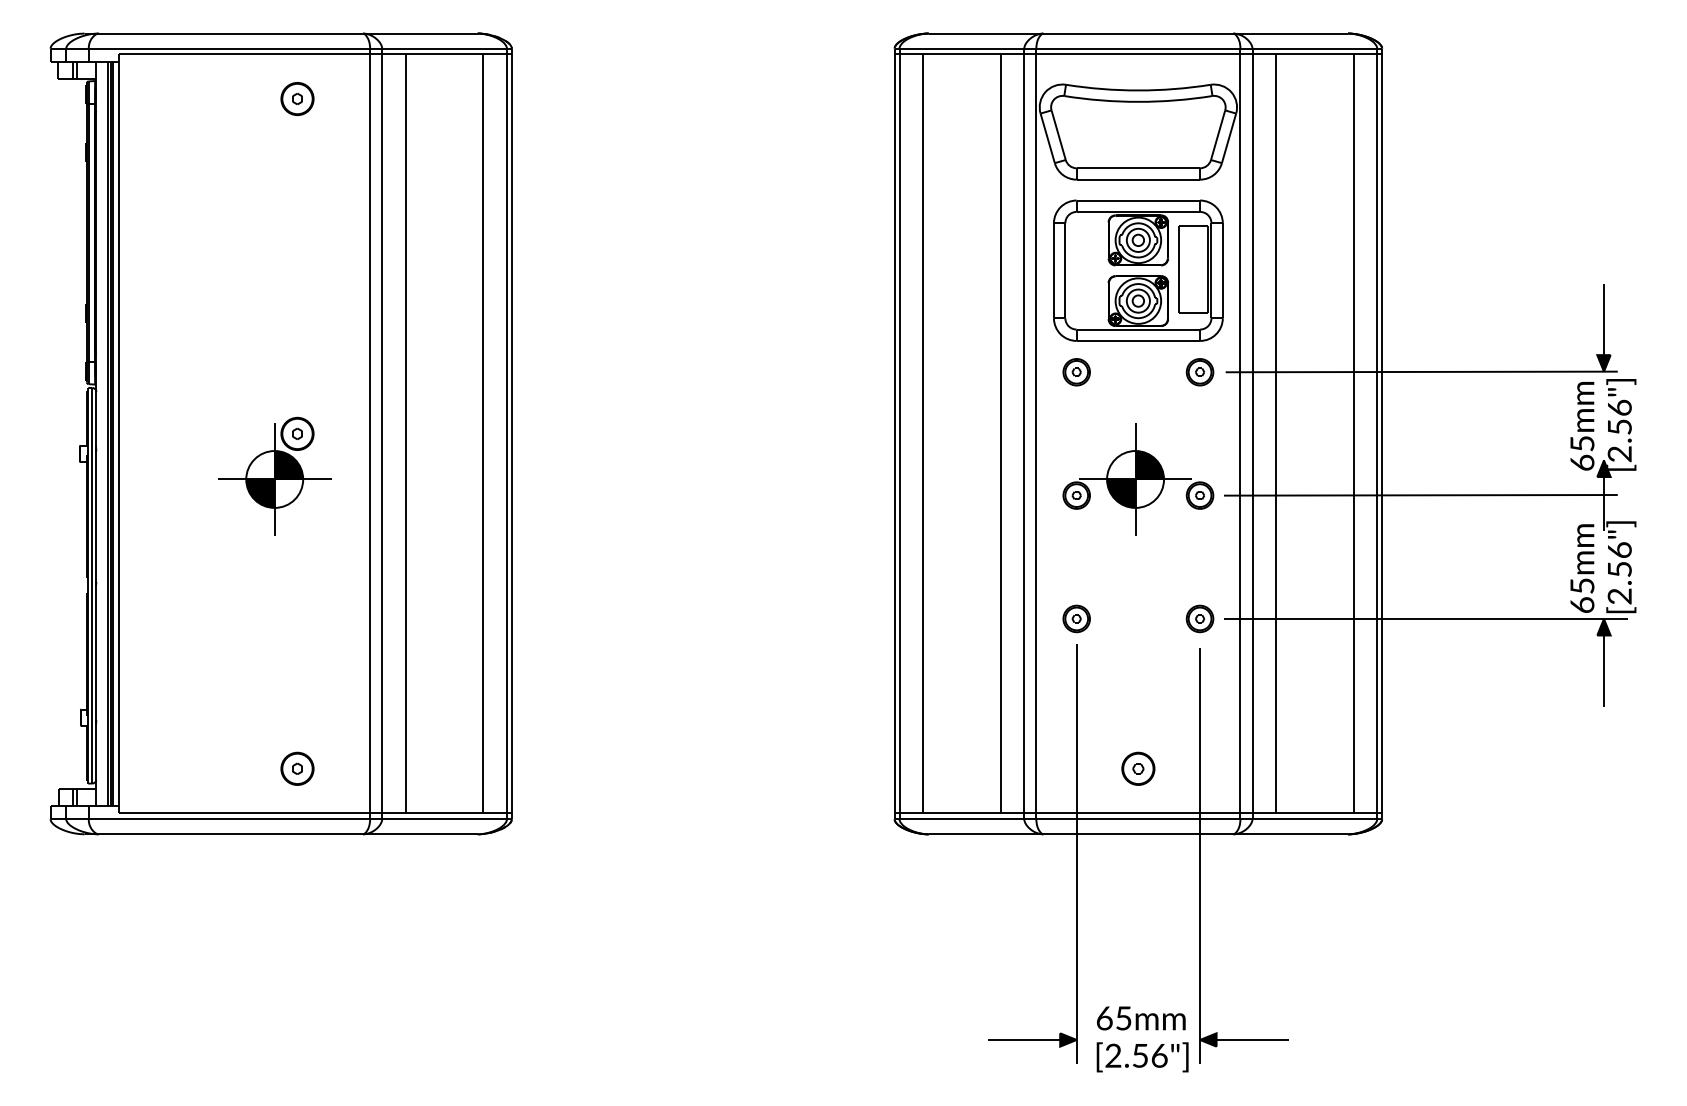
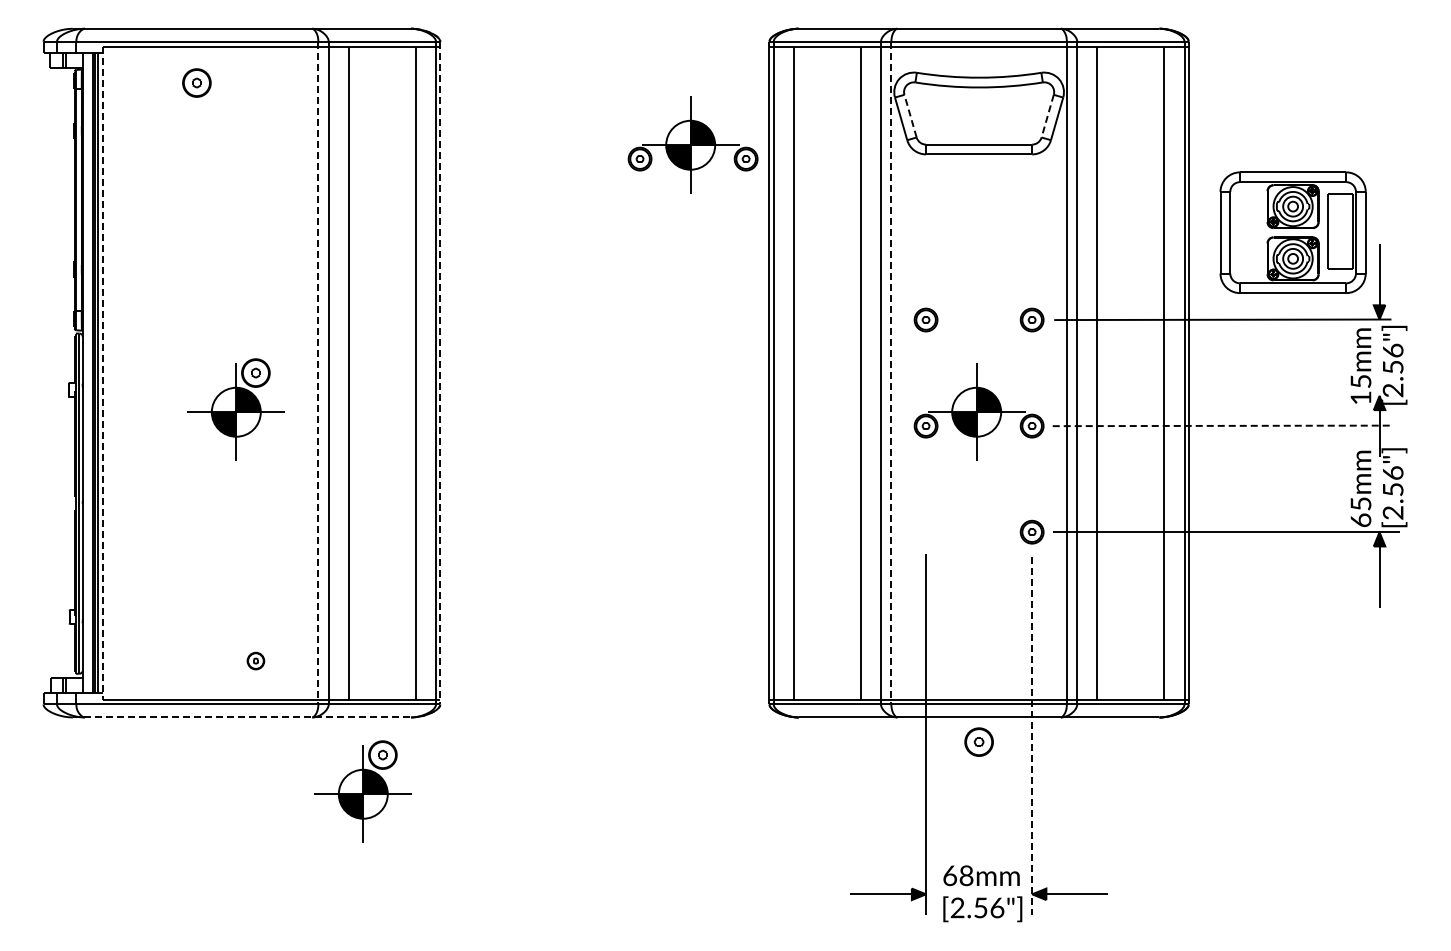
part: (297, 98) -> (196, 82), moved
line: (1058, 134) -> (910, 115), solid -> dashed
line: (1217, 135) -> (1047, 116), solid -> dashed
part: (805, 168) -> (692, 144), added
part: (1137, 270) -> (1292, 232), moved
line: (119, 434) -> (102, 373), solid -> dashed
line: (370, 434) -> (318, 373), solid -> dashed
line: (512, 434) -> (440, 373), solid -> dashed
line: (1036, 434) -> (891, 373), solid -> dashed
text: (1581, 462) -> (1360, 397), 65mm -> 15mm
line: (1421, 494) -> (1222, 425), solid -> dashed
part: (1076, 618) -> (925, 531), removed
part: (297, 768) -> (255, 660), size x0.6
part: (1137, 768) -> (978, 741), moved
line: (281, 834) -> (242, 717), solid -> dashed
line: (1200, 855) -> (1032, 735), solid -> dashed
part: (421, 920) -> (362, 791), added
text: (1123, 1018) -> (966, 875), 65mm -> 68mm

